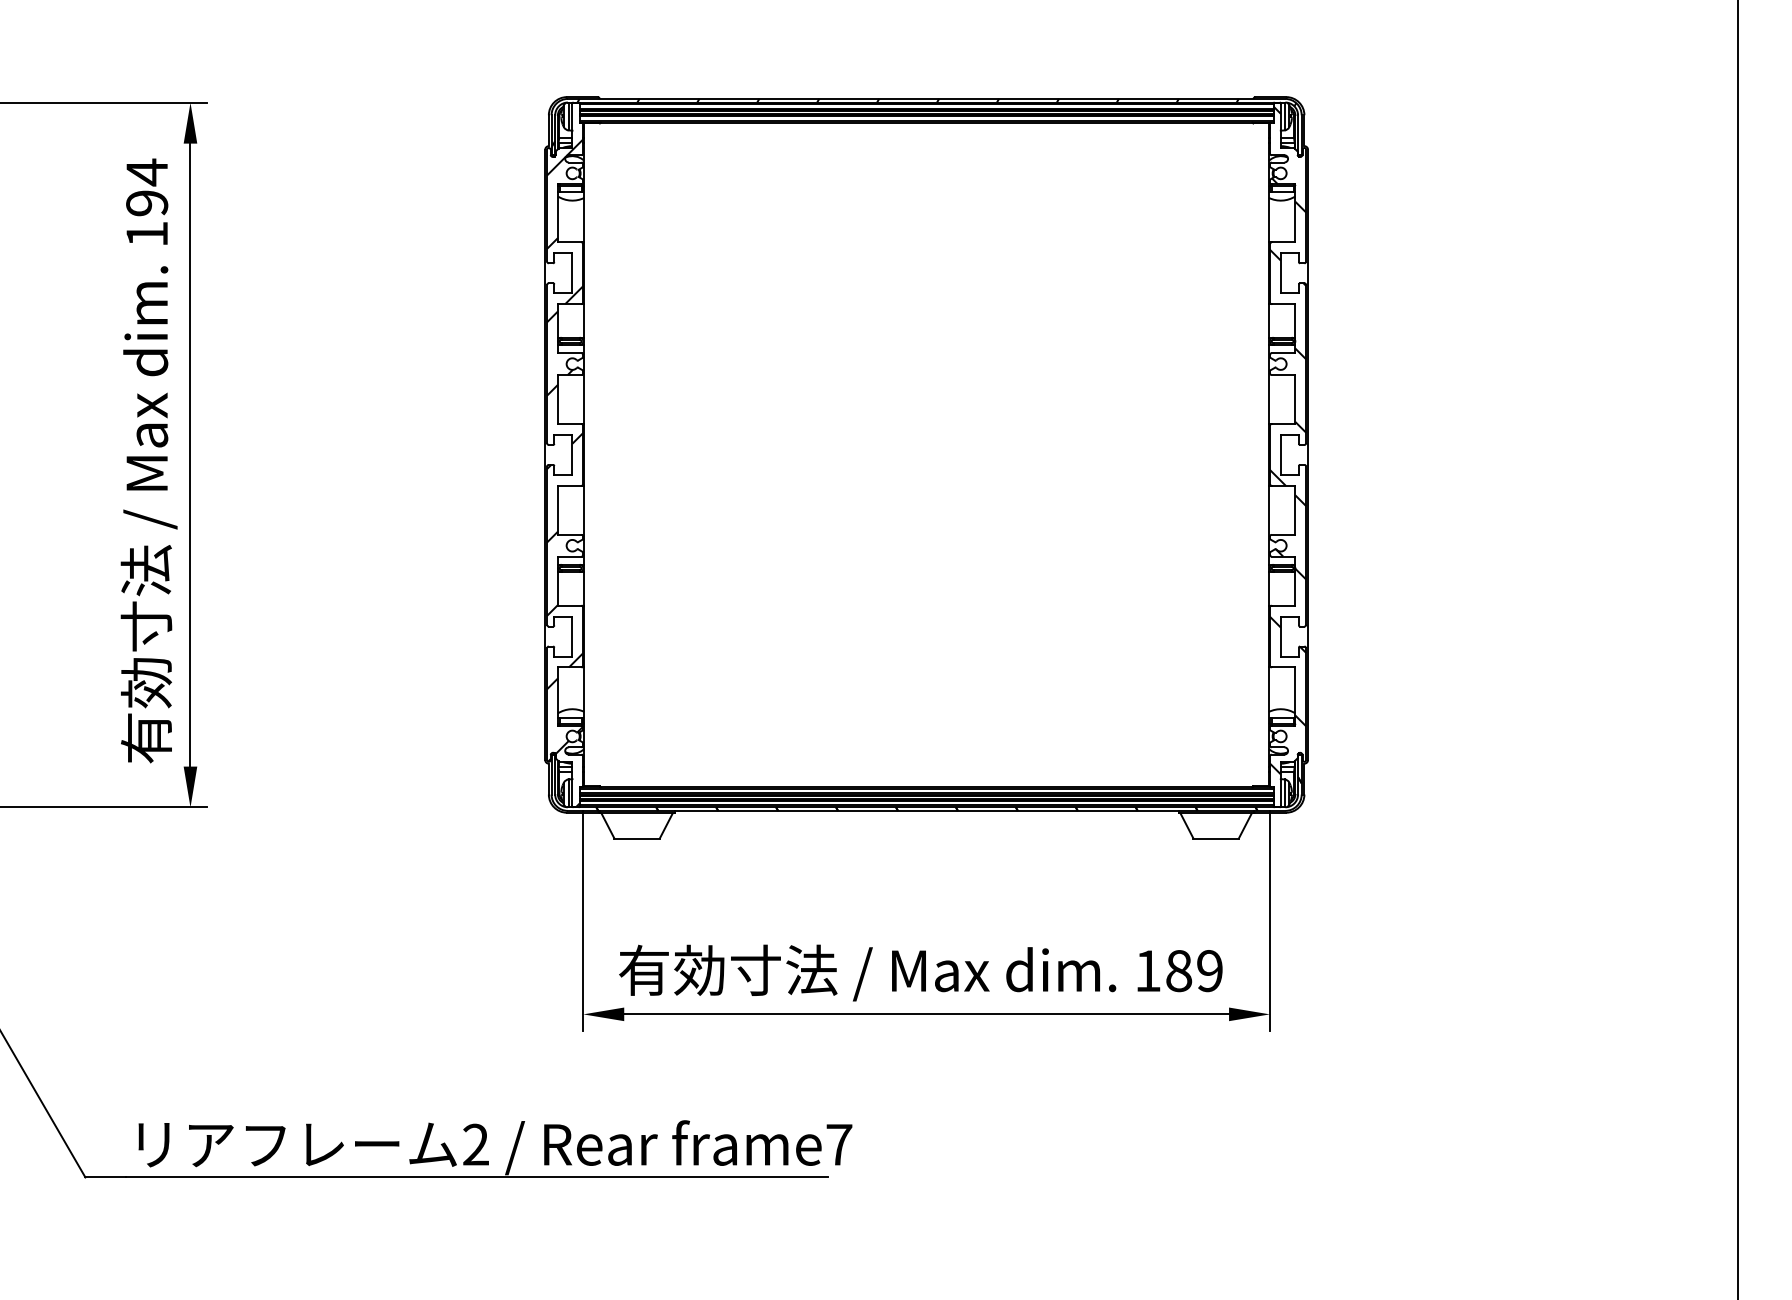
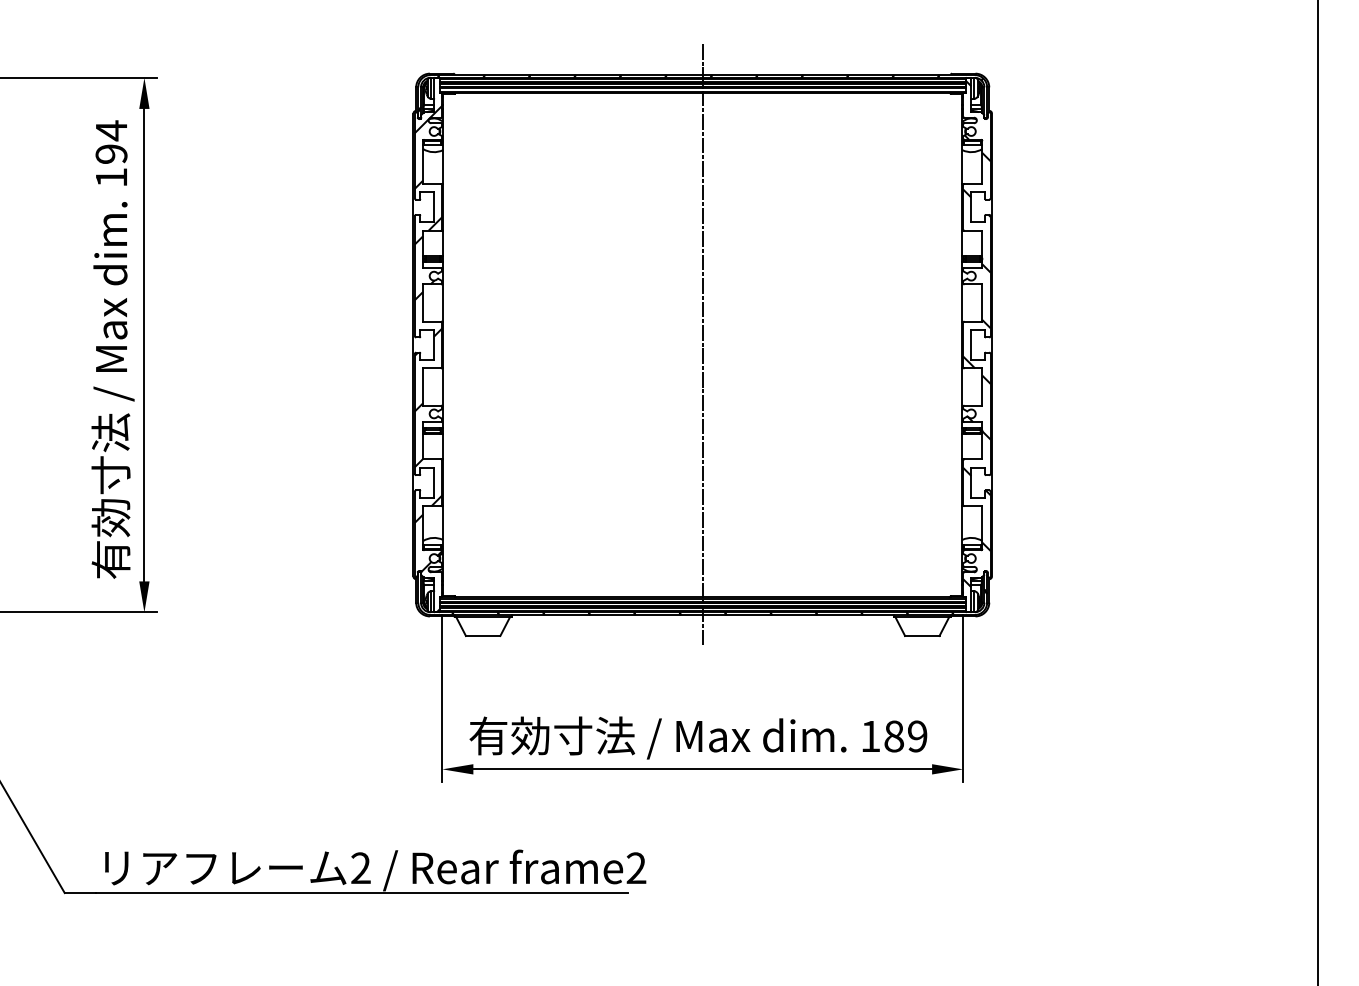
hatch: (923, 123) -> (700, 93), added
line: (926, 455) -> (702, 345), added
text: (839, 1143) -> (636, 867), frame7 -> frame2

